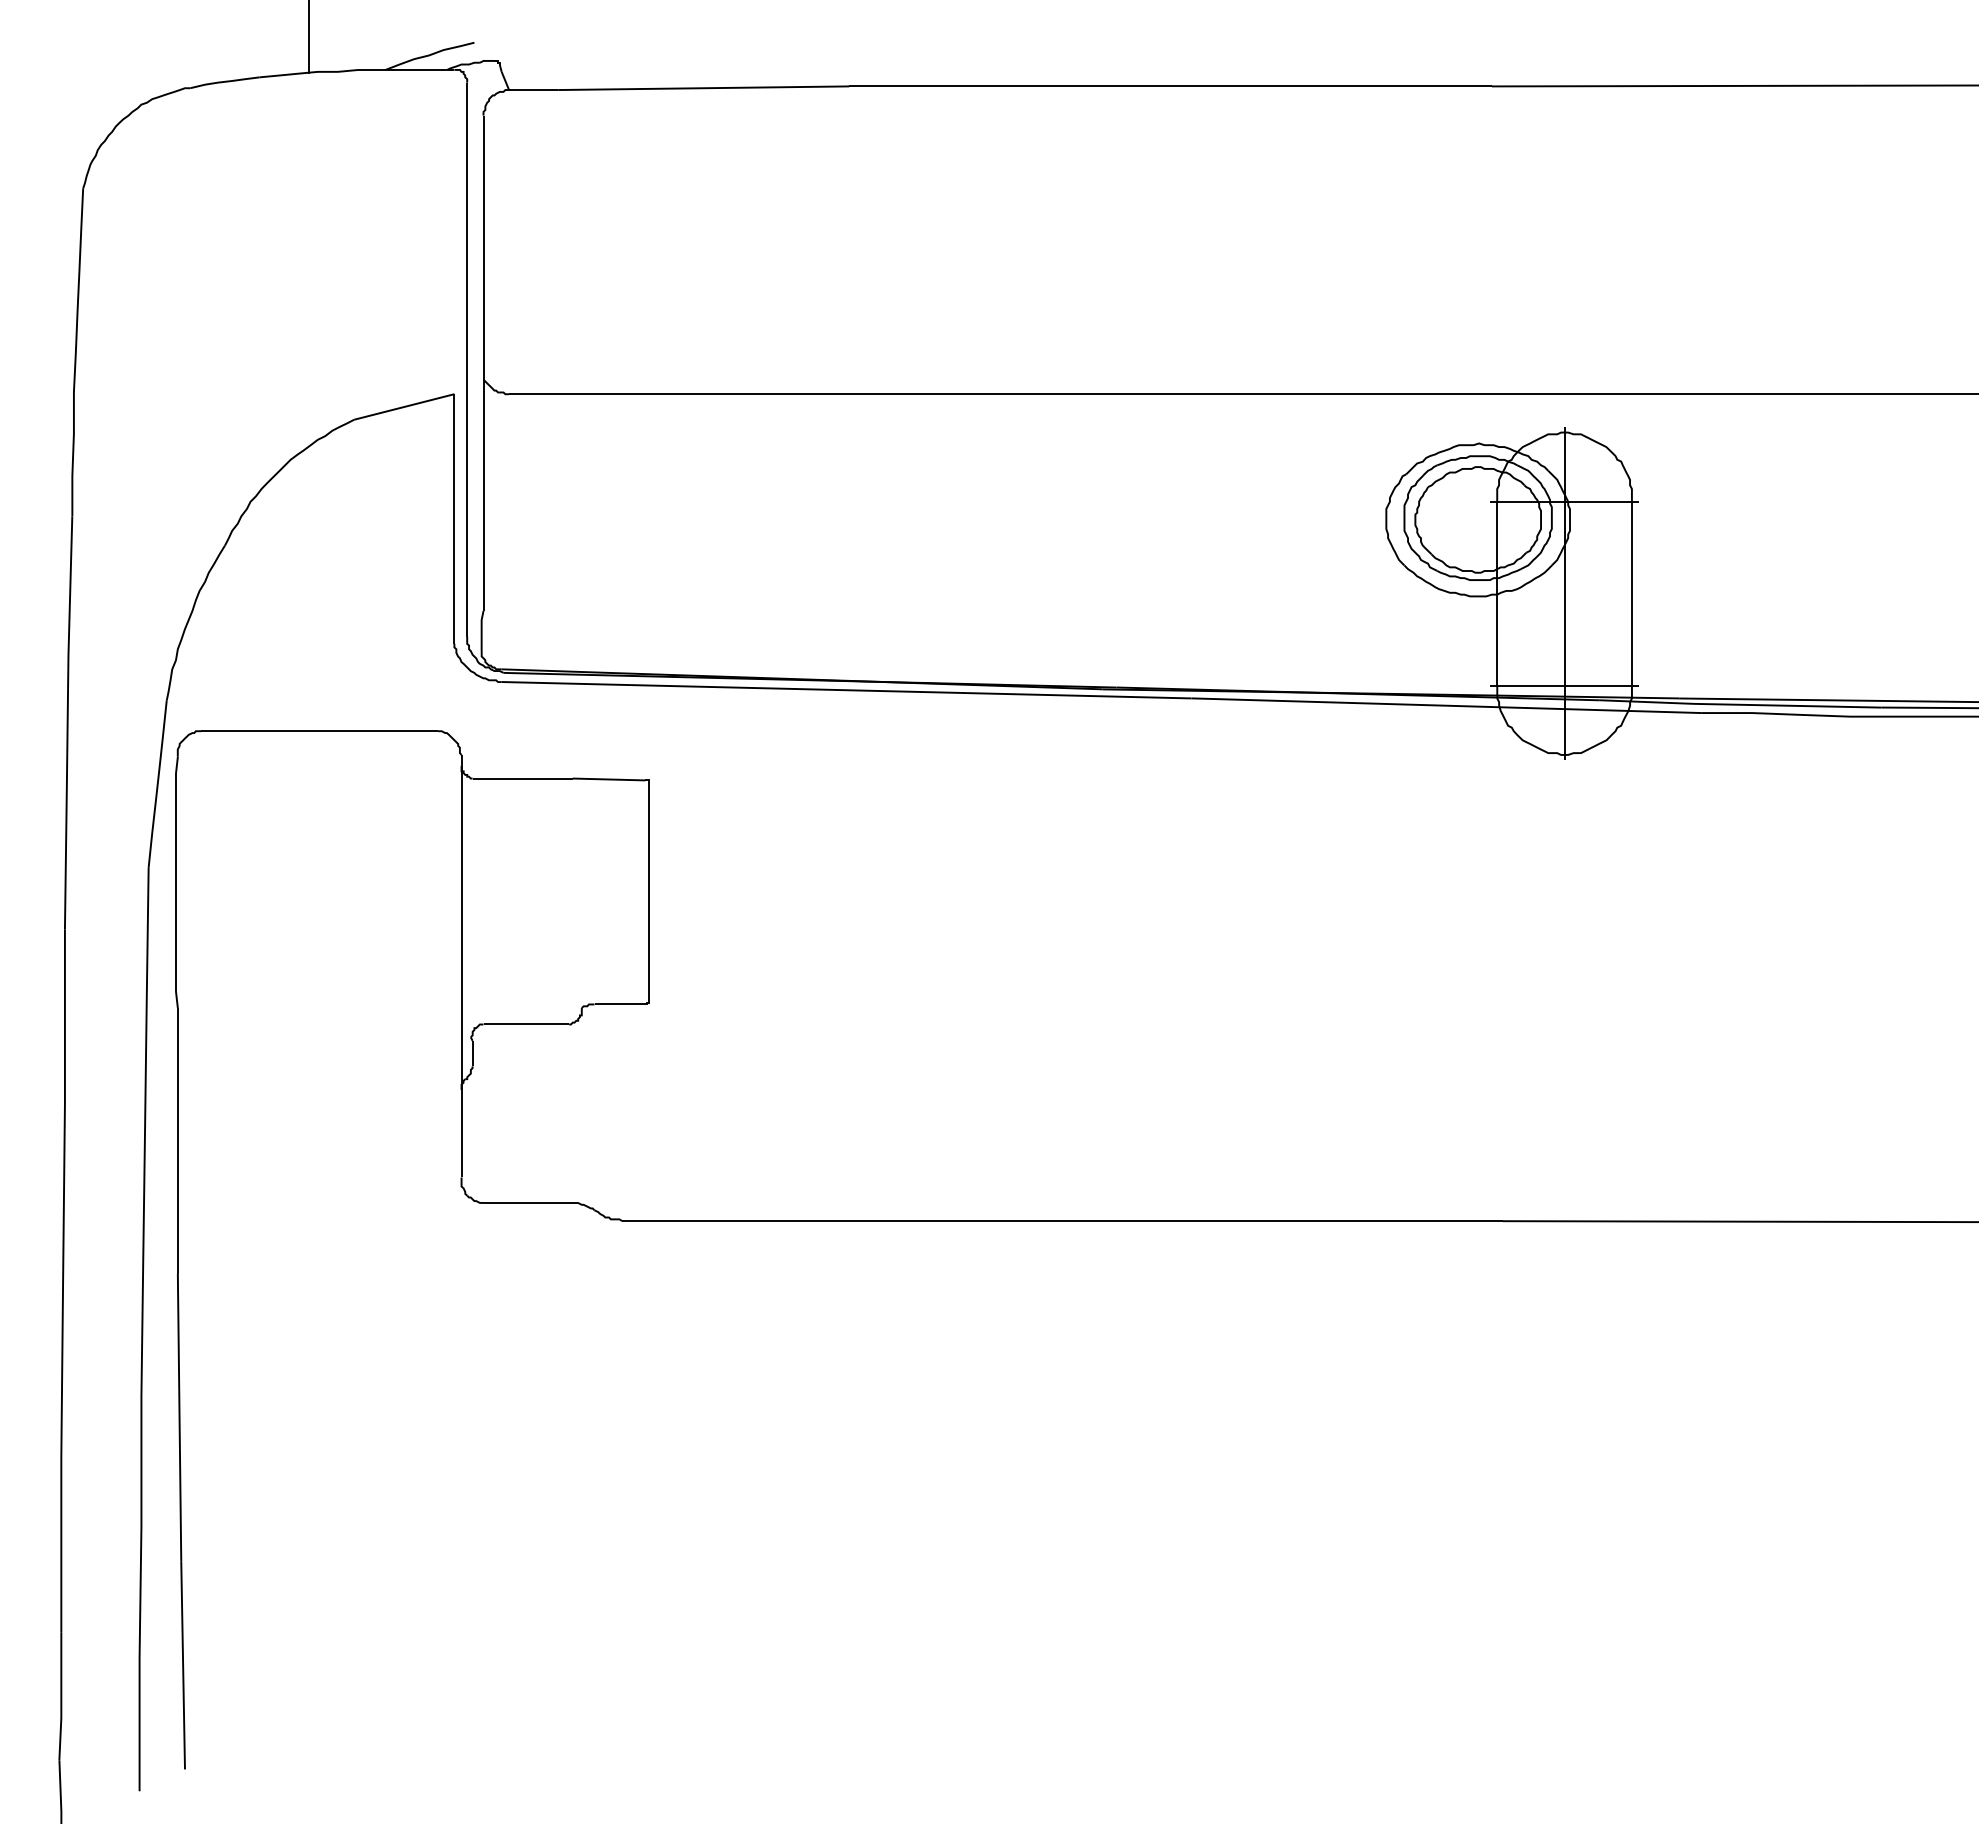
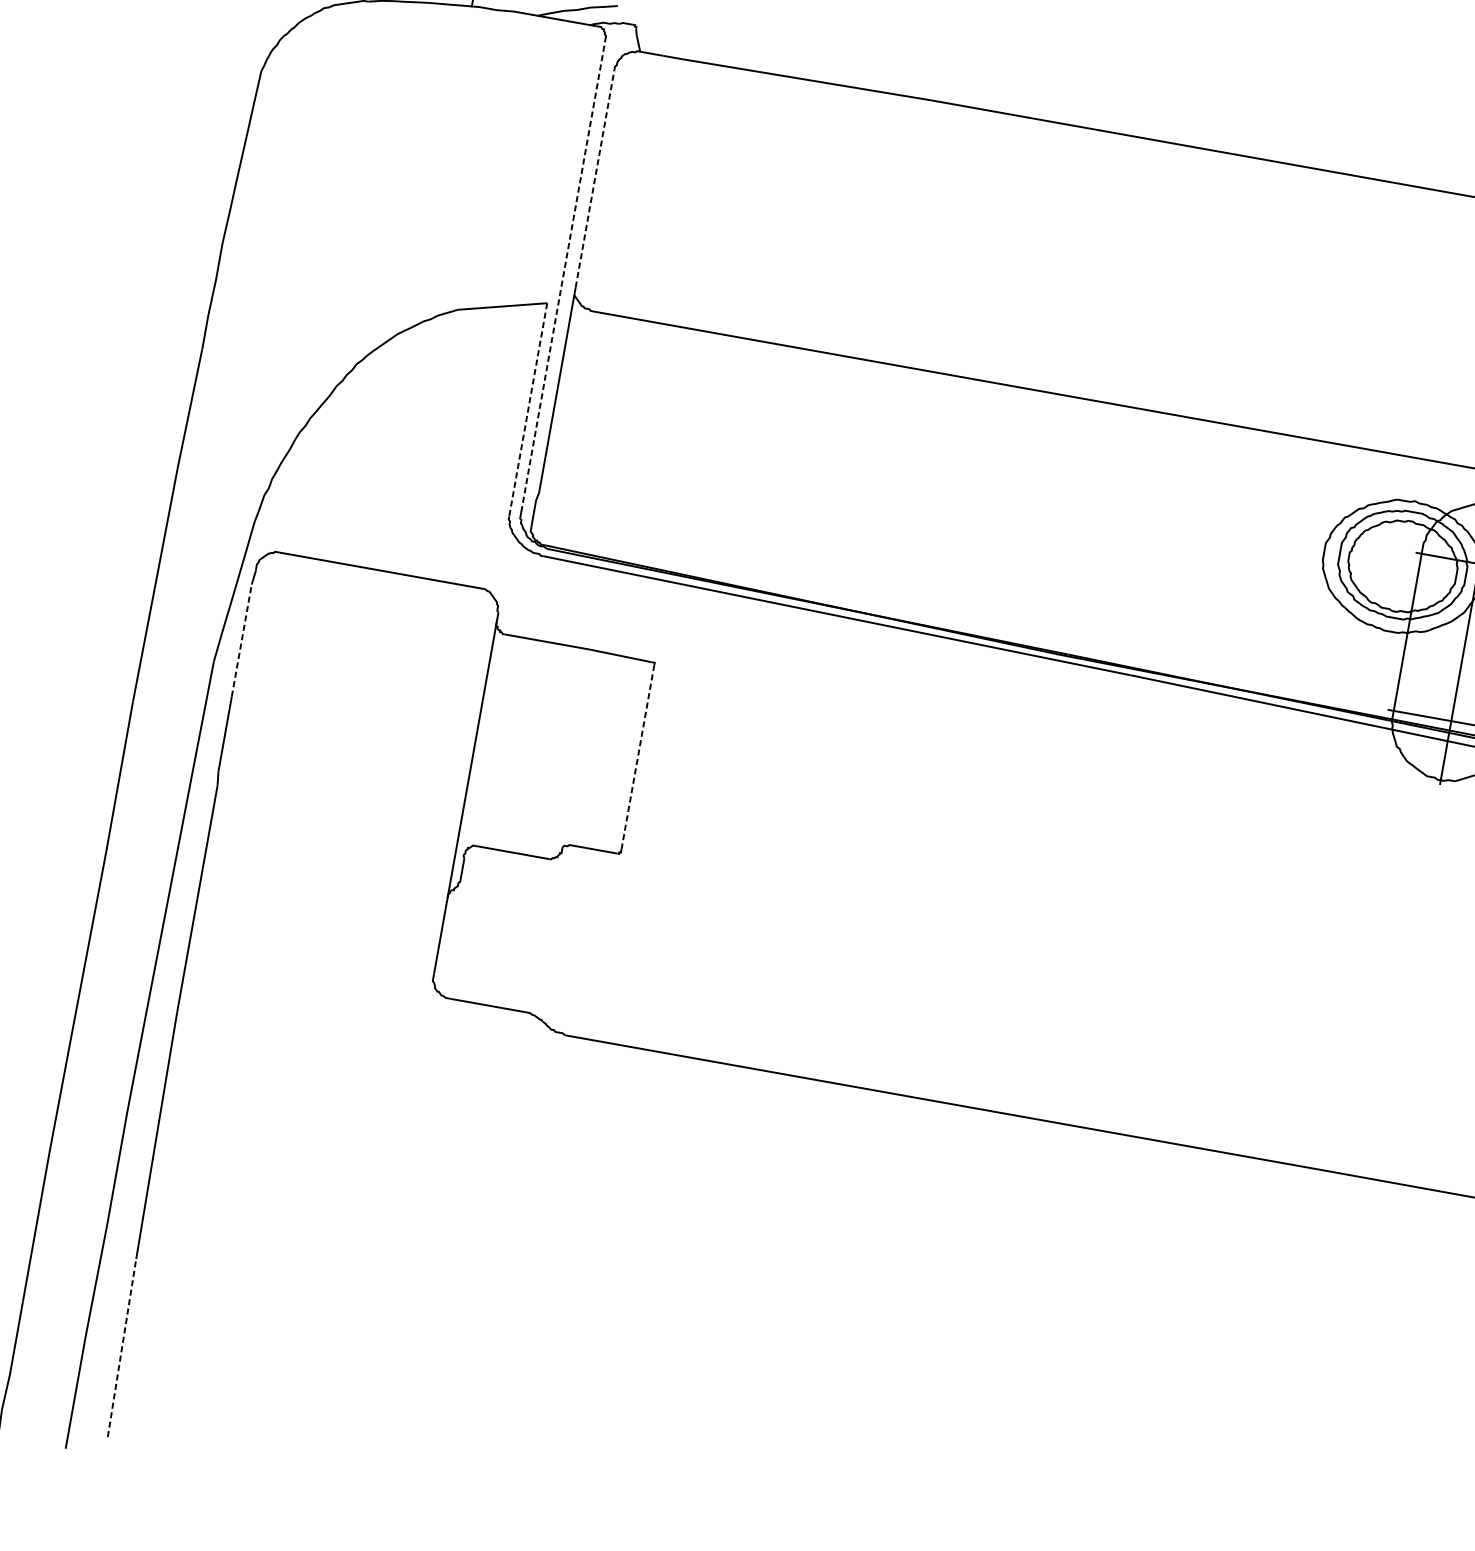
line: (483, 243) -> (595, 178), solid -> dashed
line: (467, 360) -> (563, 276), solid -> dashed
line: (454, 519) -> (528, 410), solid -> dashed
line: (176, 838) -> (242, 640), solid -> dashed
line: (649, 891) -> (638, 757), solid -> dashed
line: (183, 1665) -> (122, 1348), solid -> dashed

